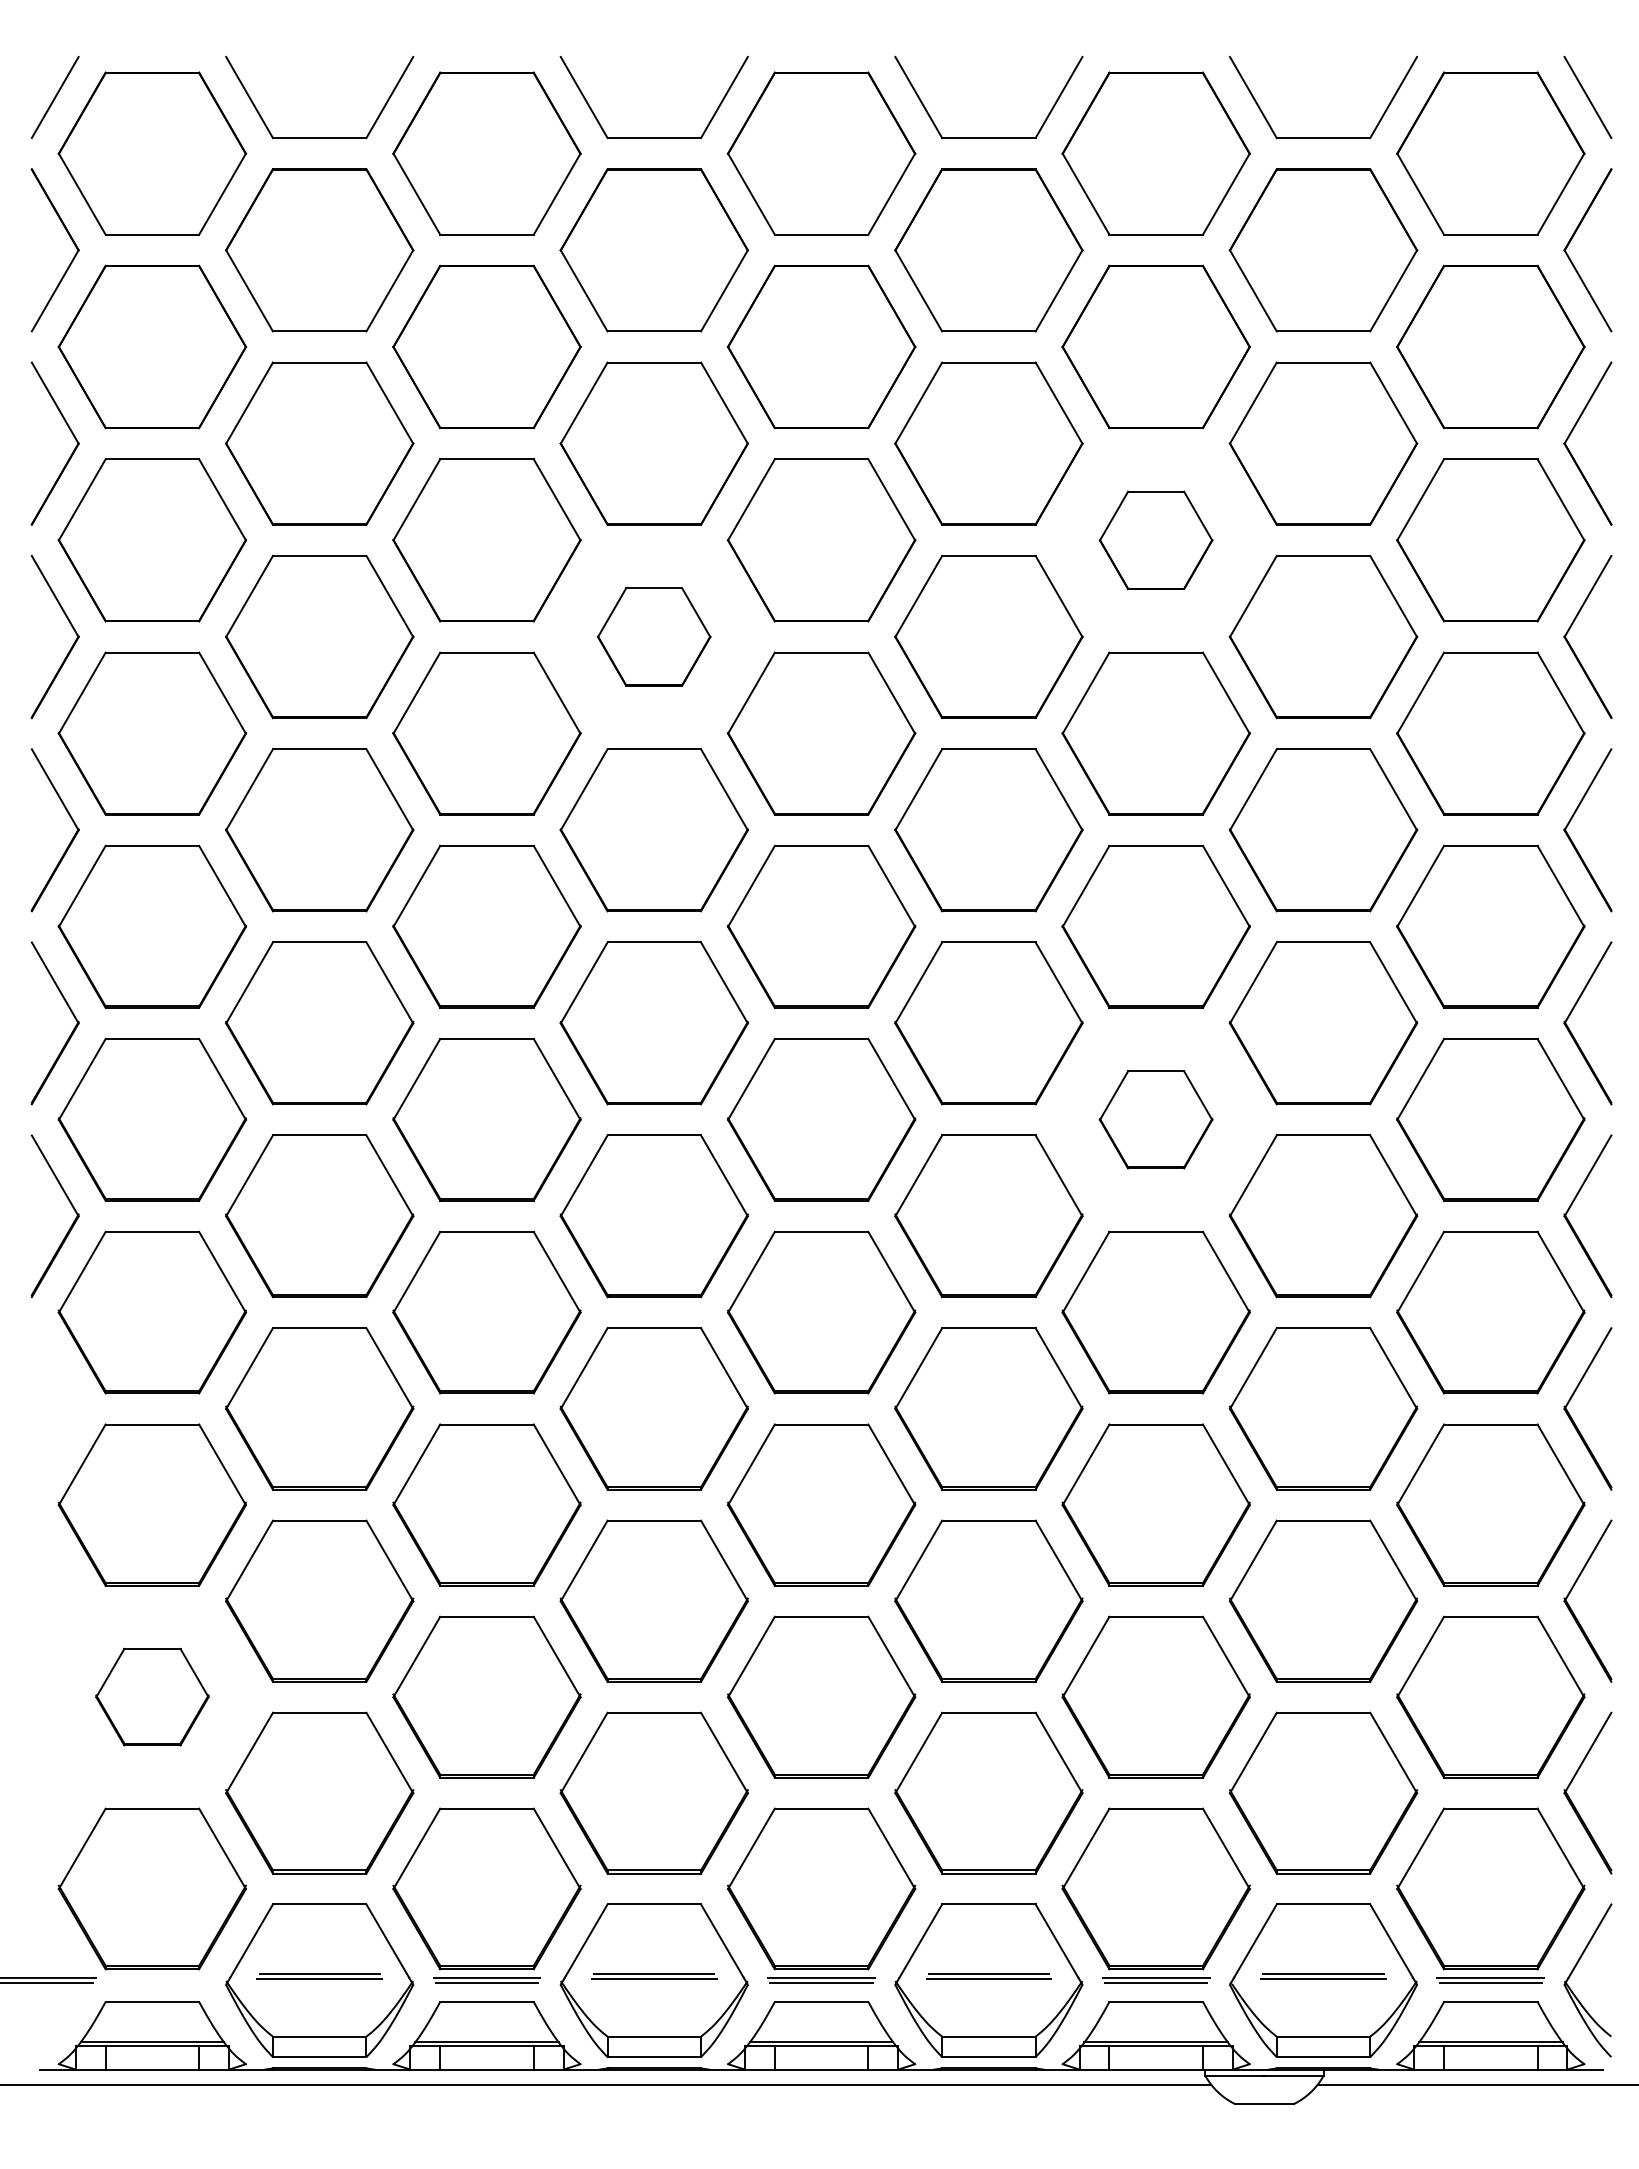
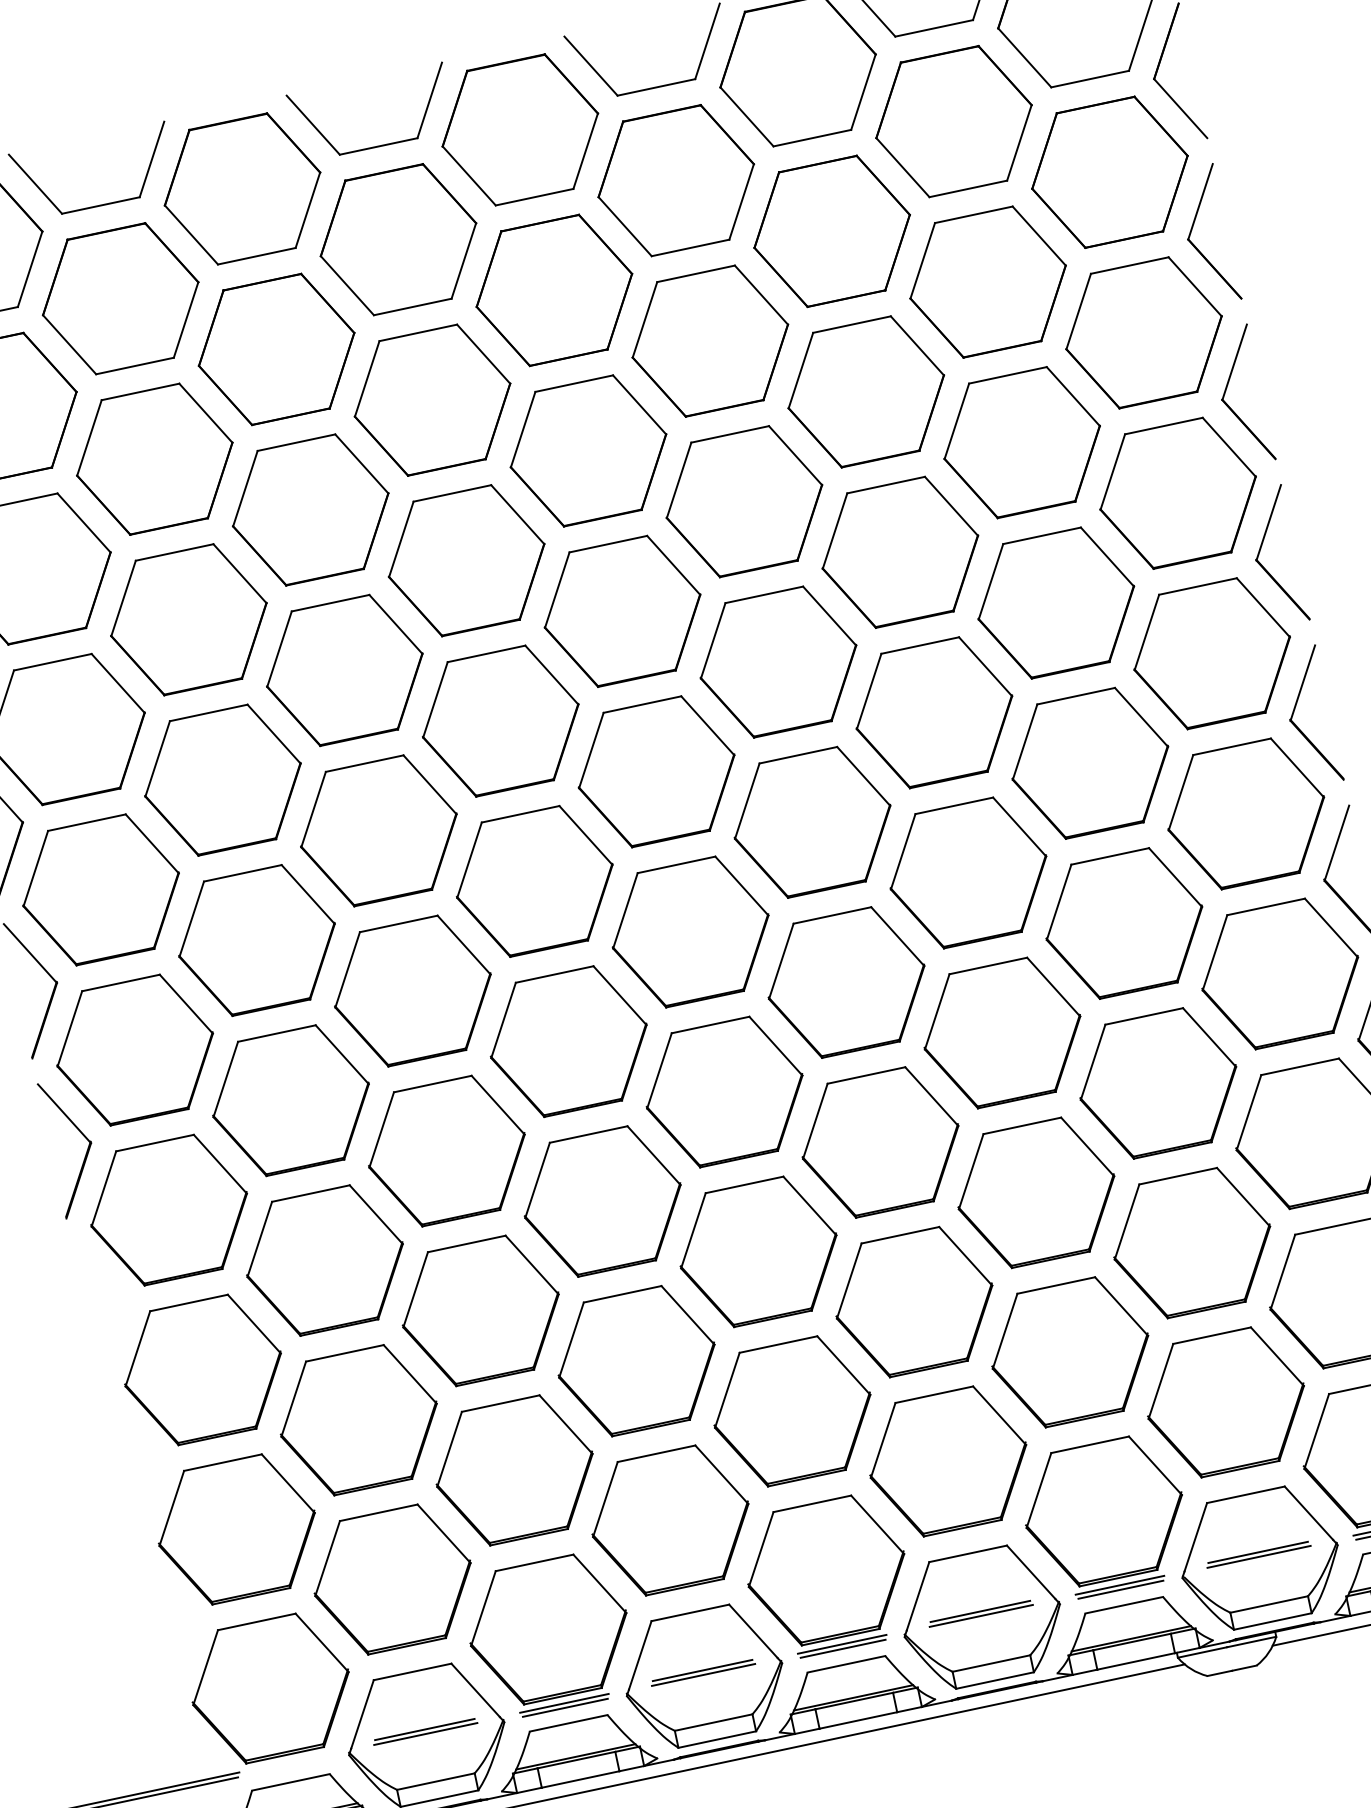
part: (1155, 540) -> (865, 392), size x1.67
part: (653, 636) -> (465, 560), size x1.67
part: (1155, 1119) -> (967, 872), size x1.67
part: (152, 1696) -> (237, 1528), size x1.67

